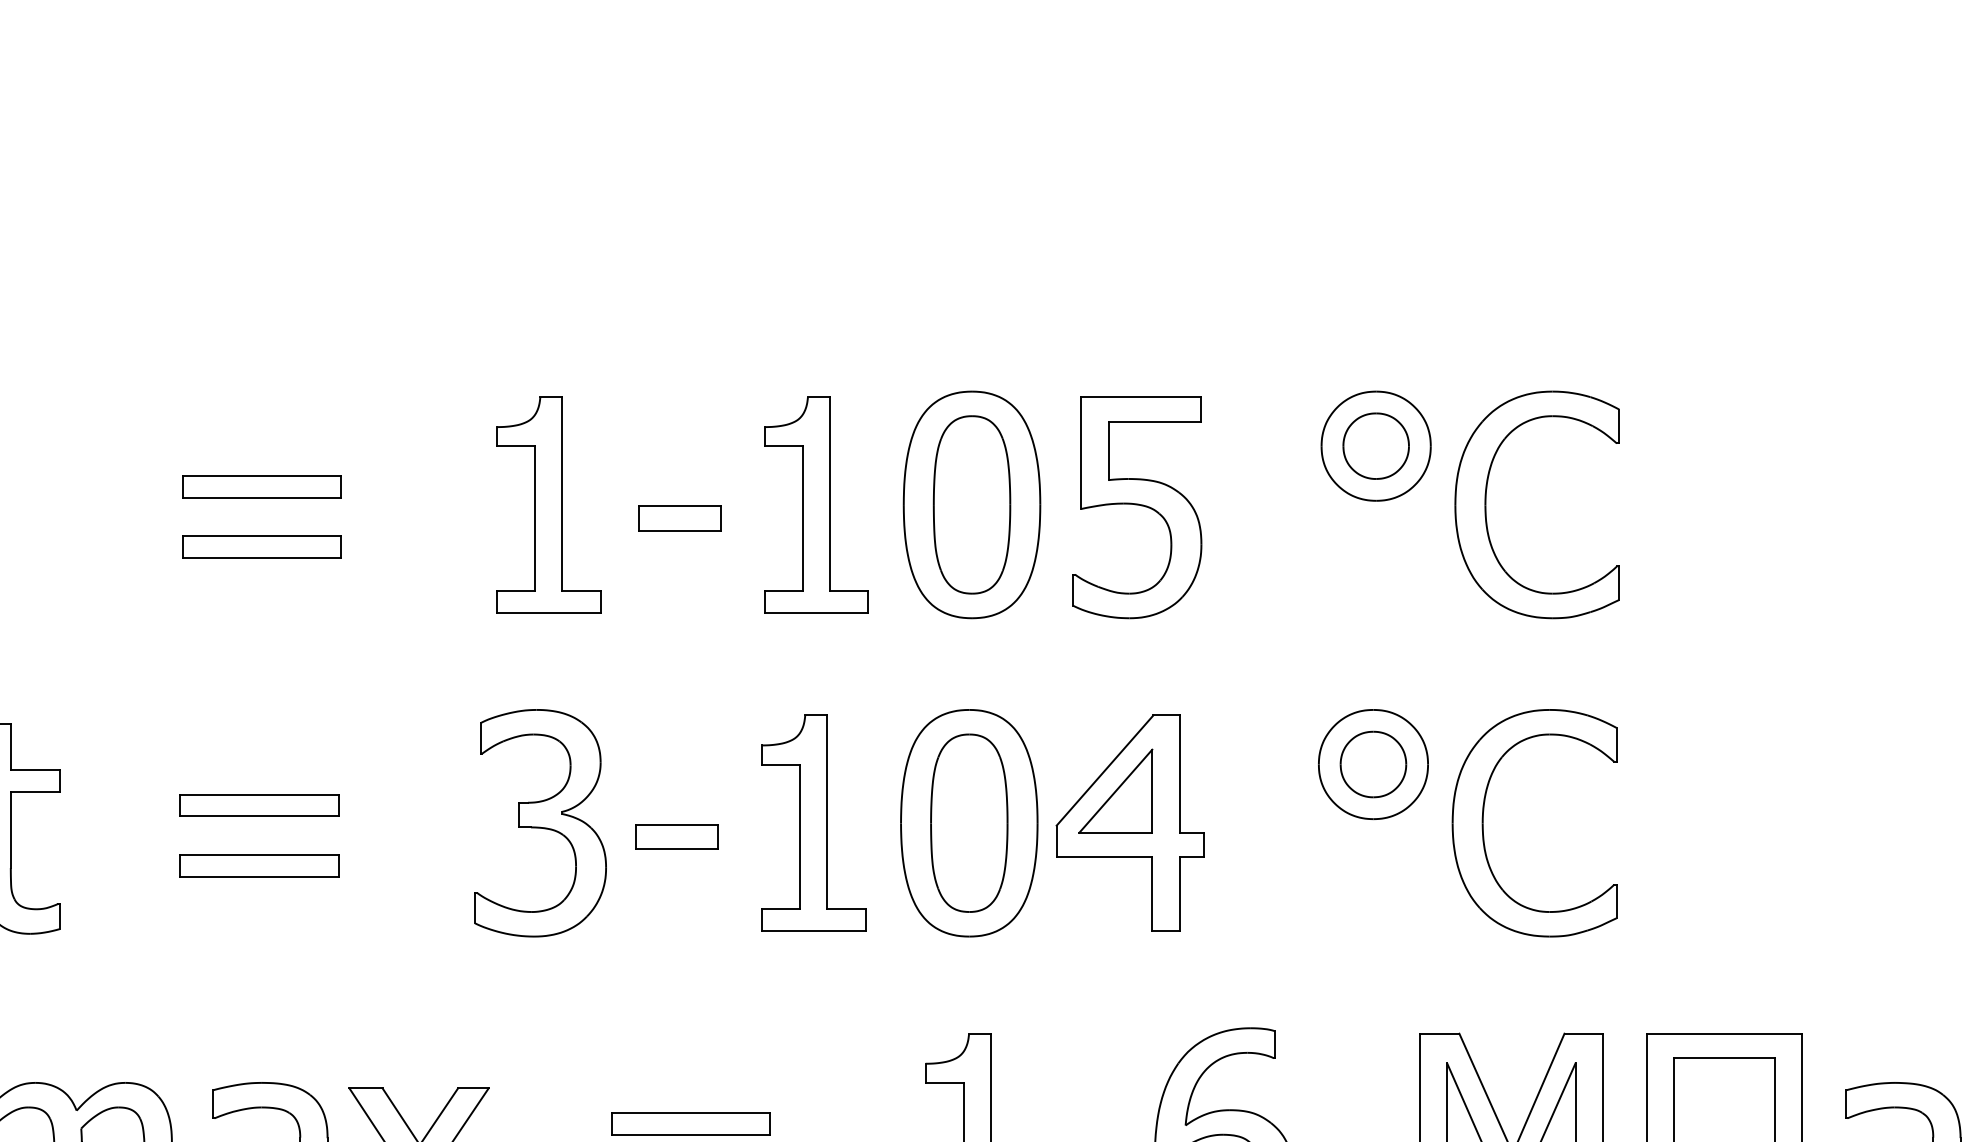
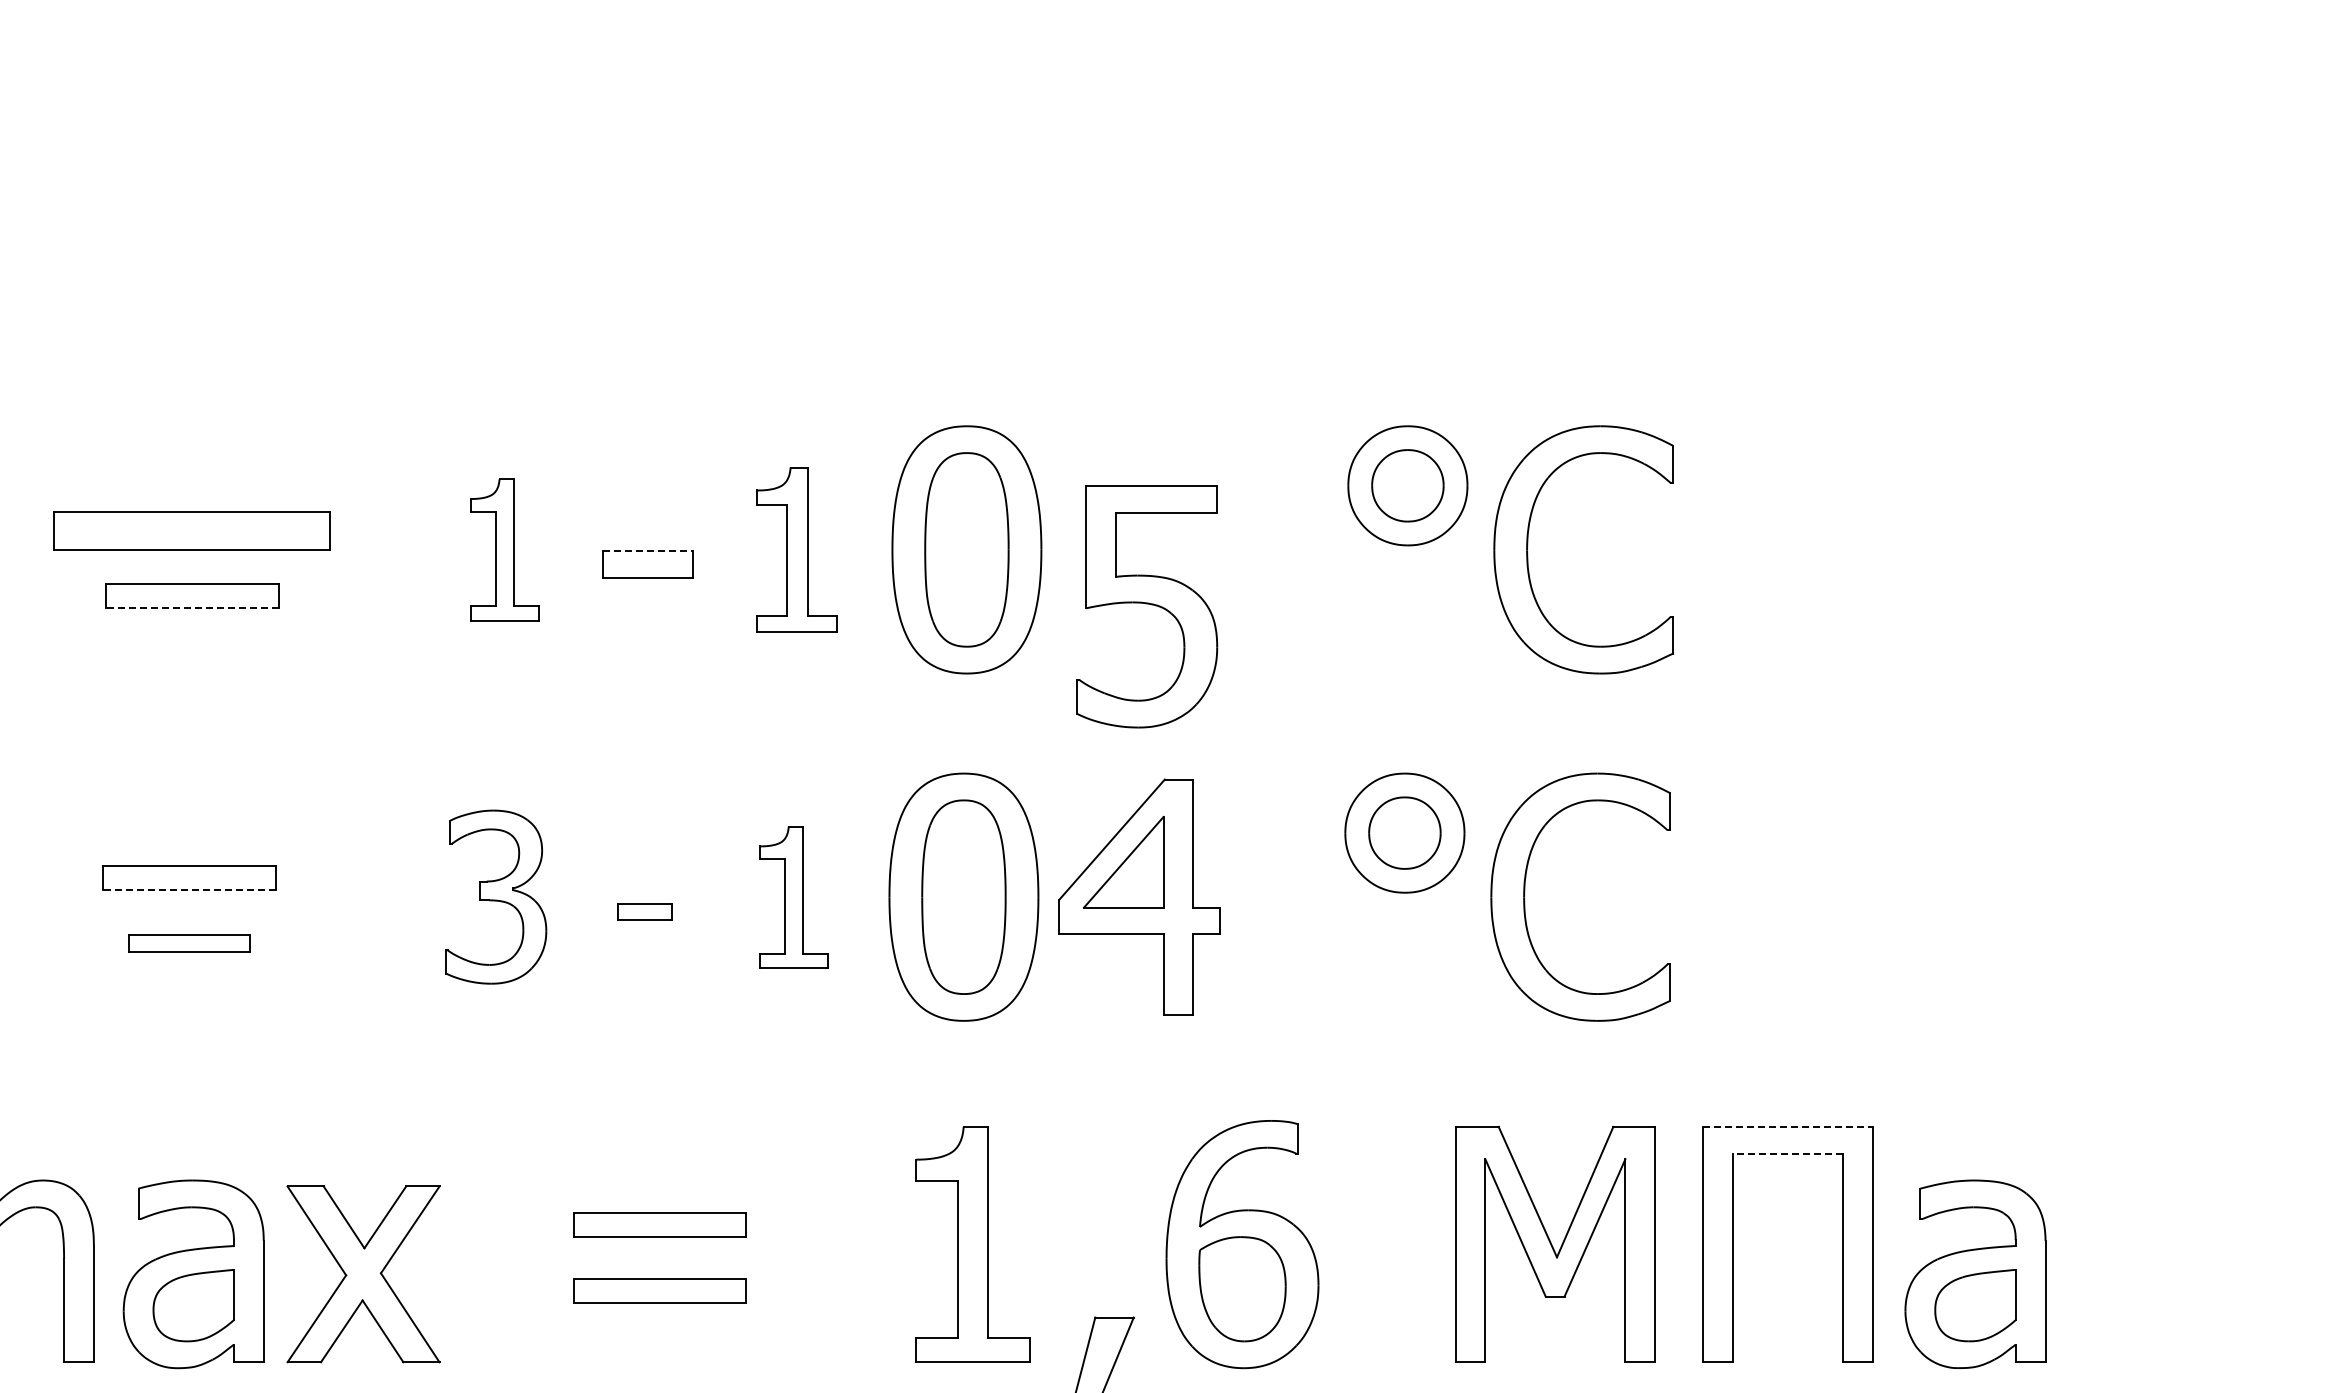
part: (262, 487) -> (192, 530), size x1.6
part: (548, 504) -> (504, 549), size x0.6
part: (815, 504) -> (796, 549), size x0.7
line: (680, 506) -> (648, 551), solid -> dashed
part: (1137, 507) -> (1147, 606), moved
line: (261, 558) -> (191, 608), solid -> dashed
line: (258, 816) -> (188, 889), solid -> dashed
part: (540, 822) -> (496, 896), size x0.7
part: (814, 823) -> (794, 897), size x0.6
part: (676, 837) -> (644, 912), size x0.6
part: (259, 864) -> (189, 942), size x0.7
line: (1724, 1033) -> (1787, 1126), solid -> dashed
line: (1724, 1058) -> (1787, 1153), solid -> dashed

